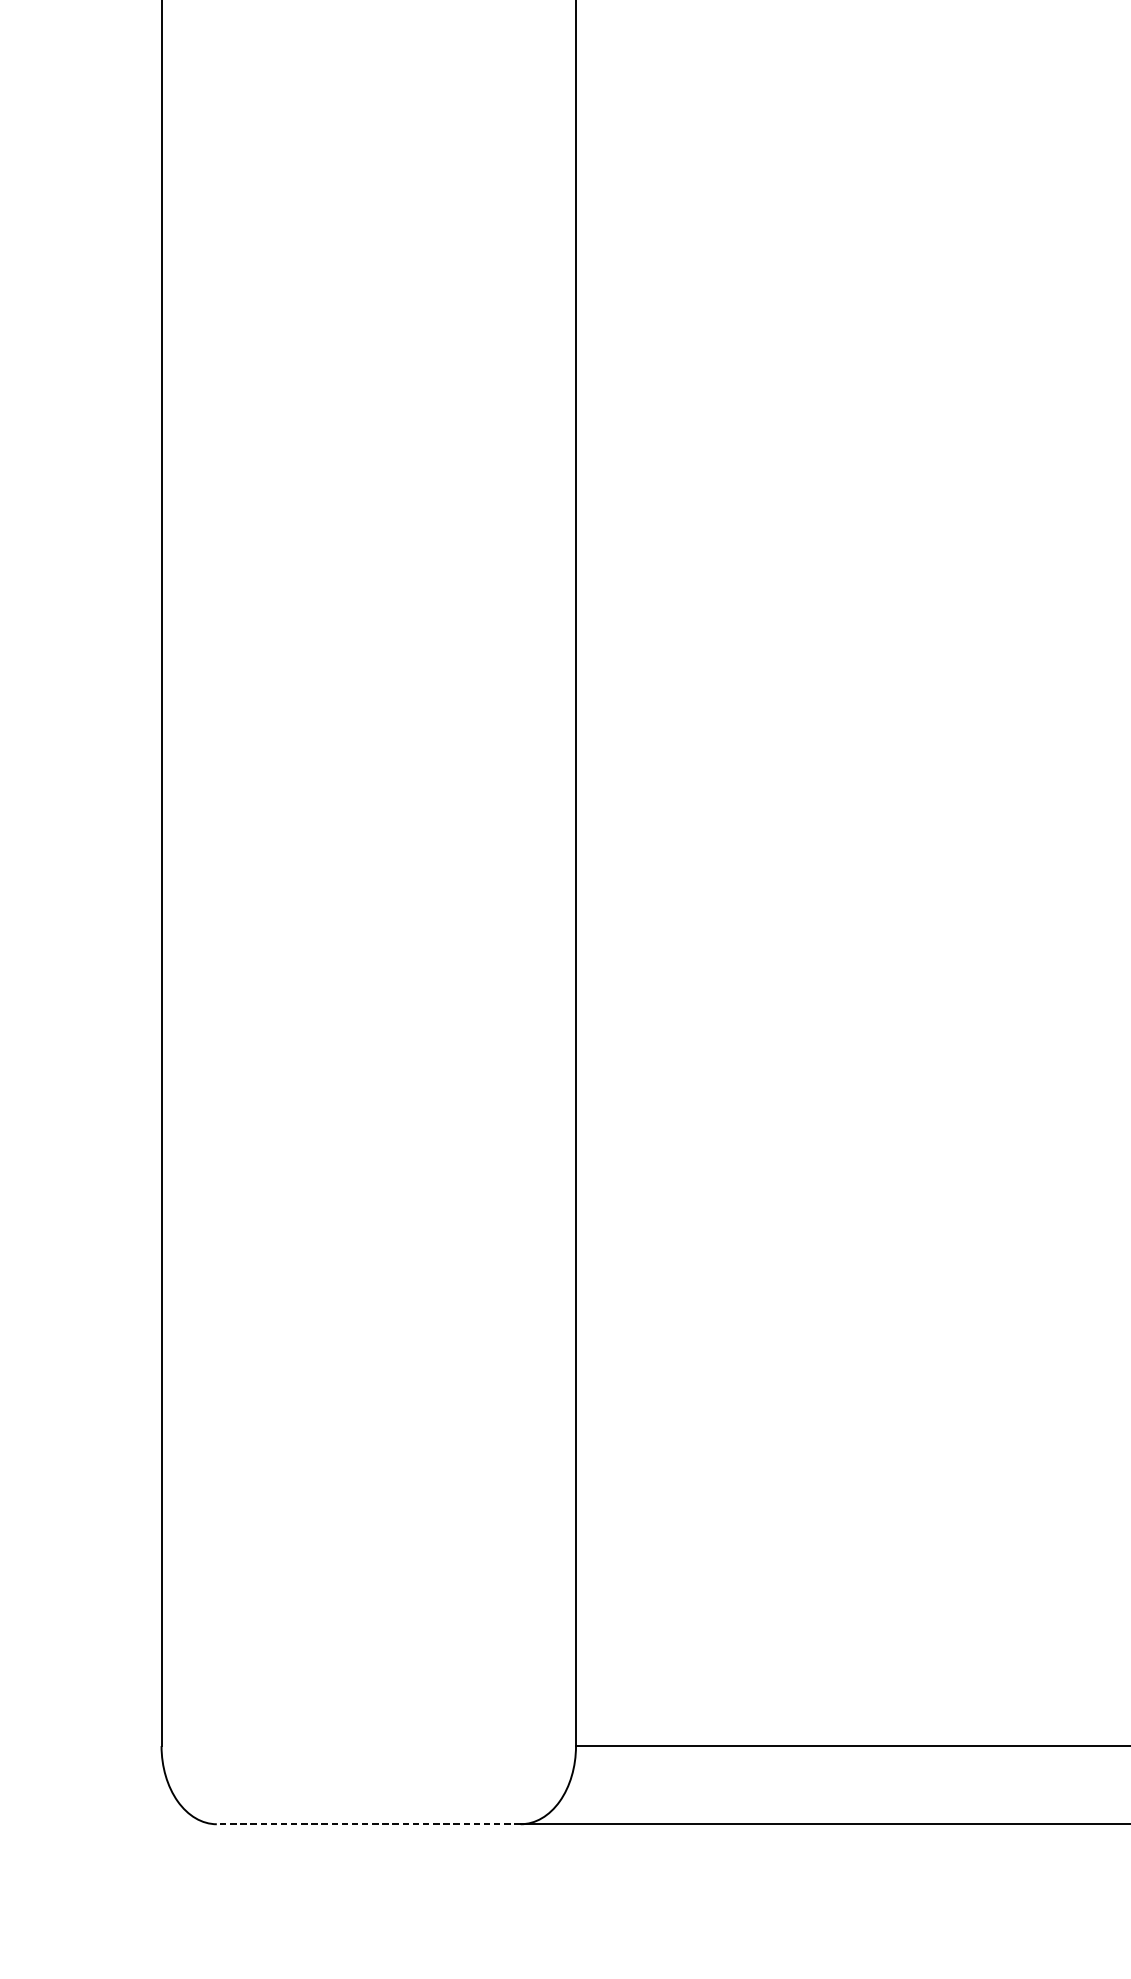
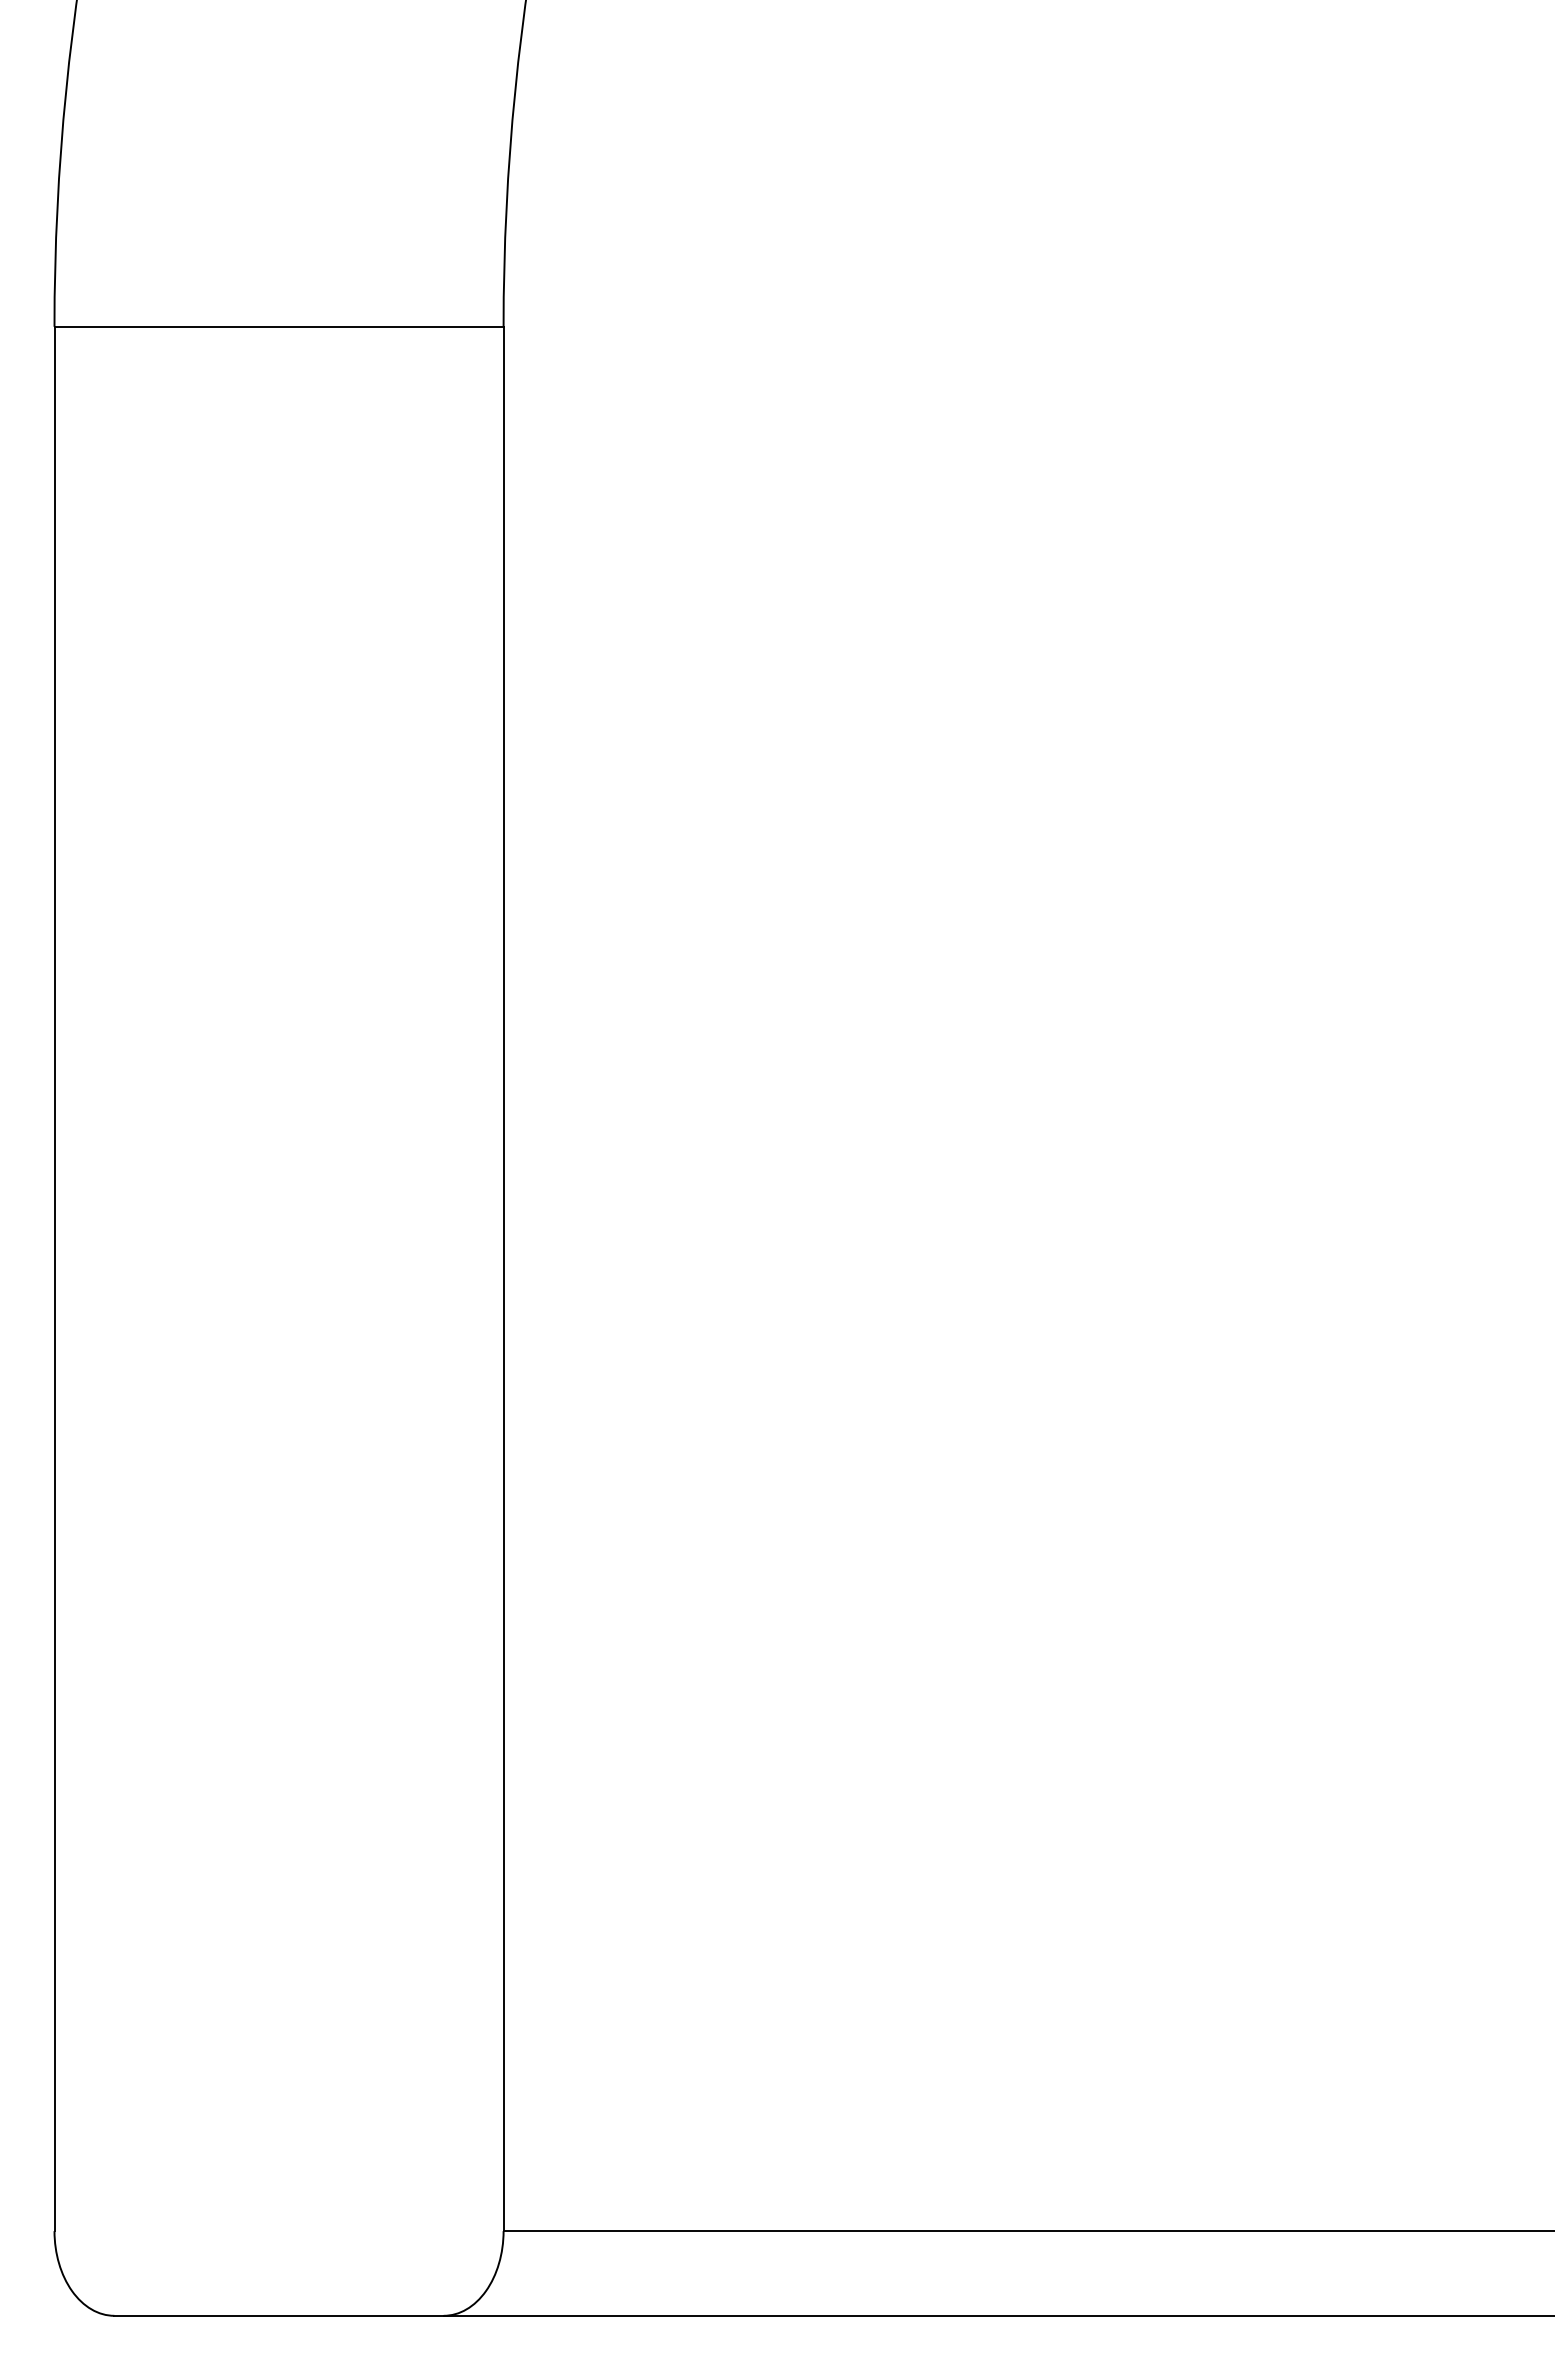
line: (369, 1823) -> (279, 2315), dashed -> solid

